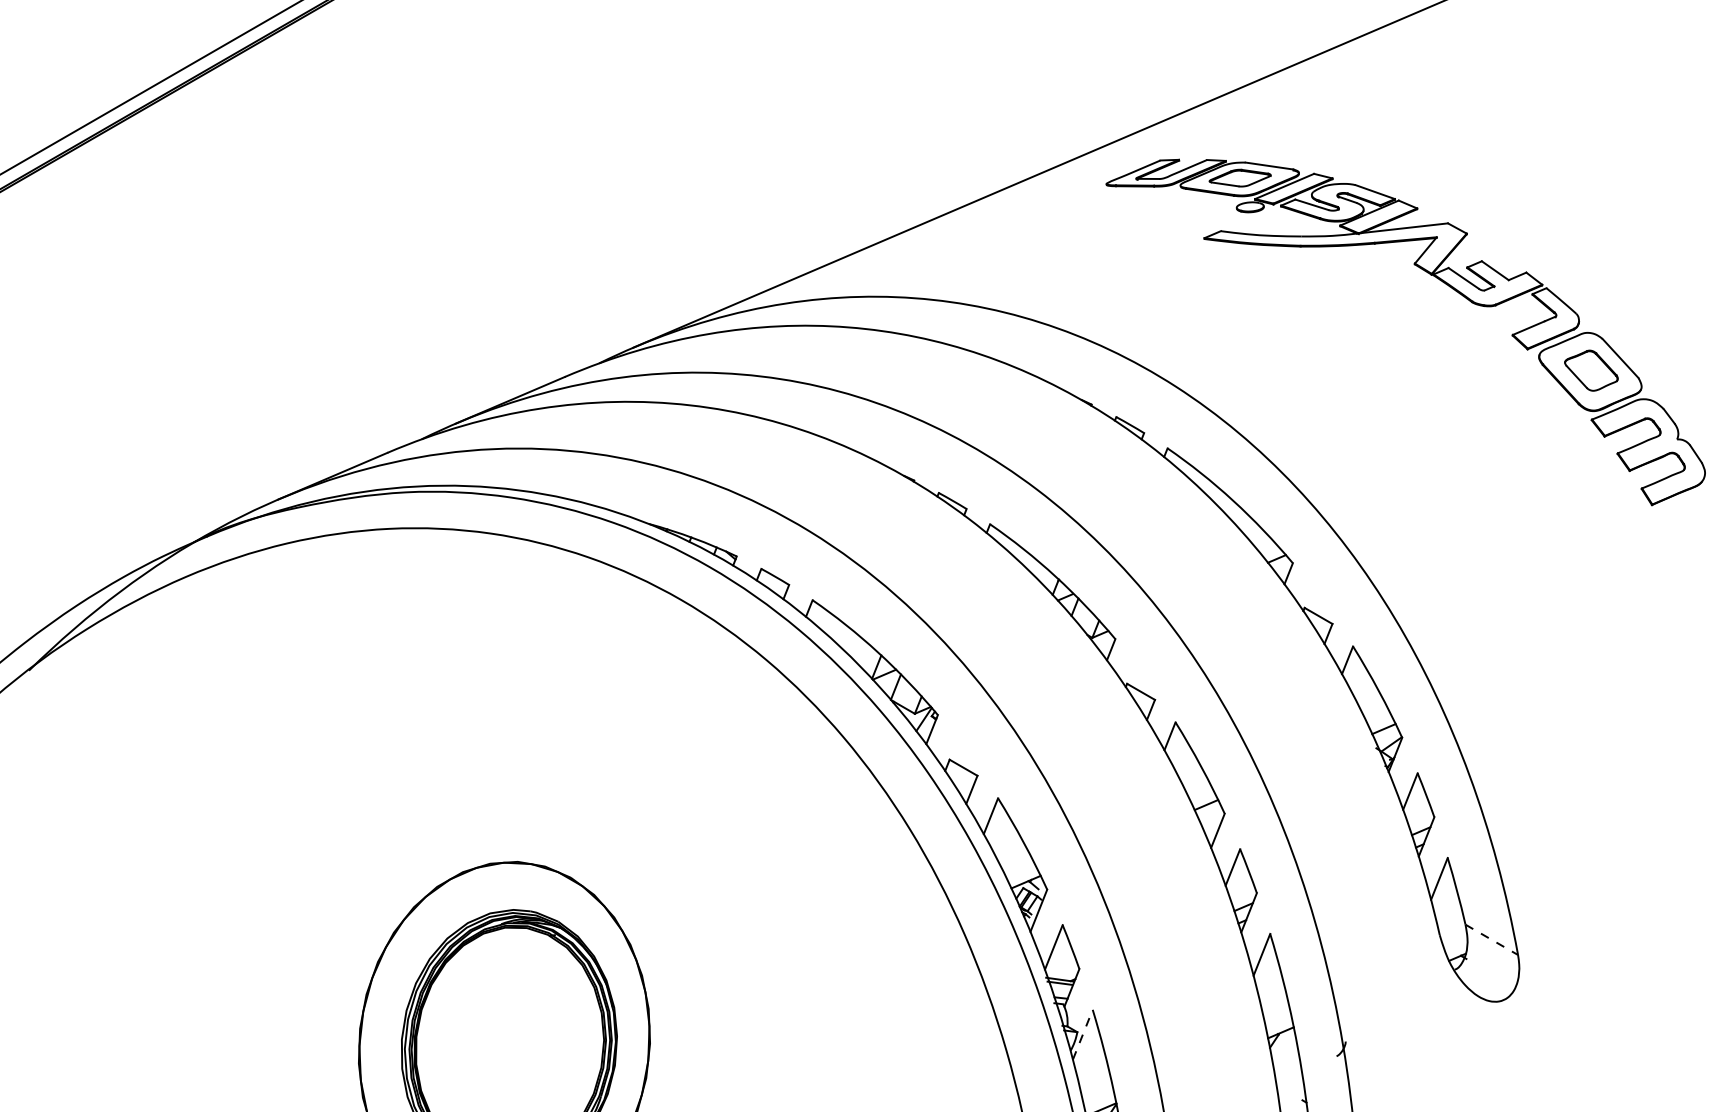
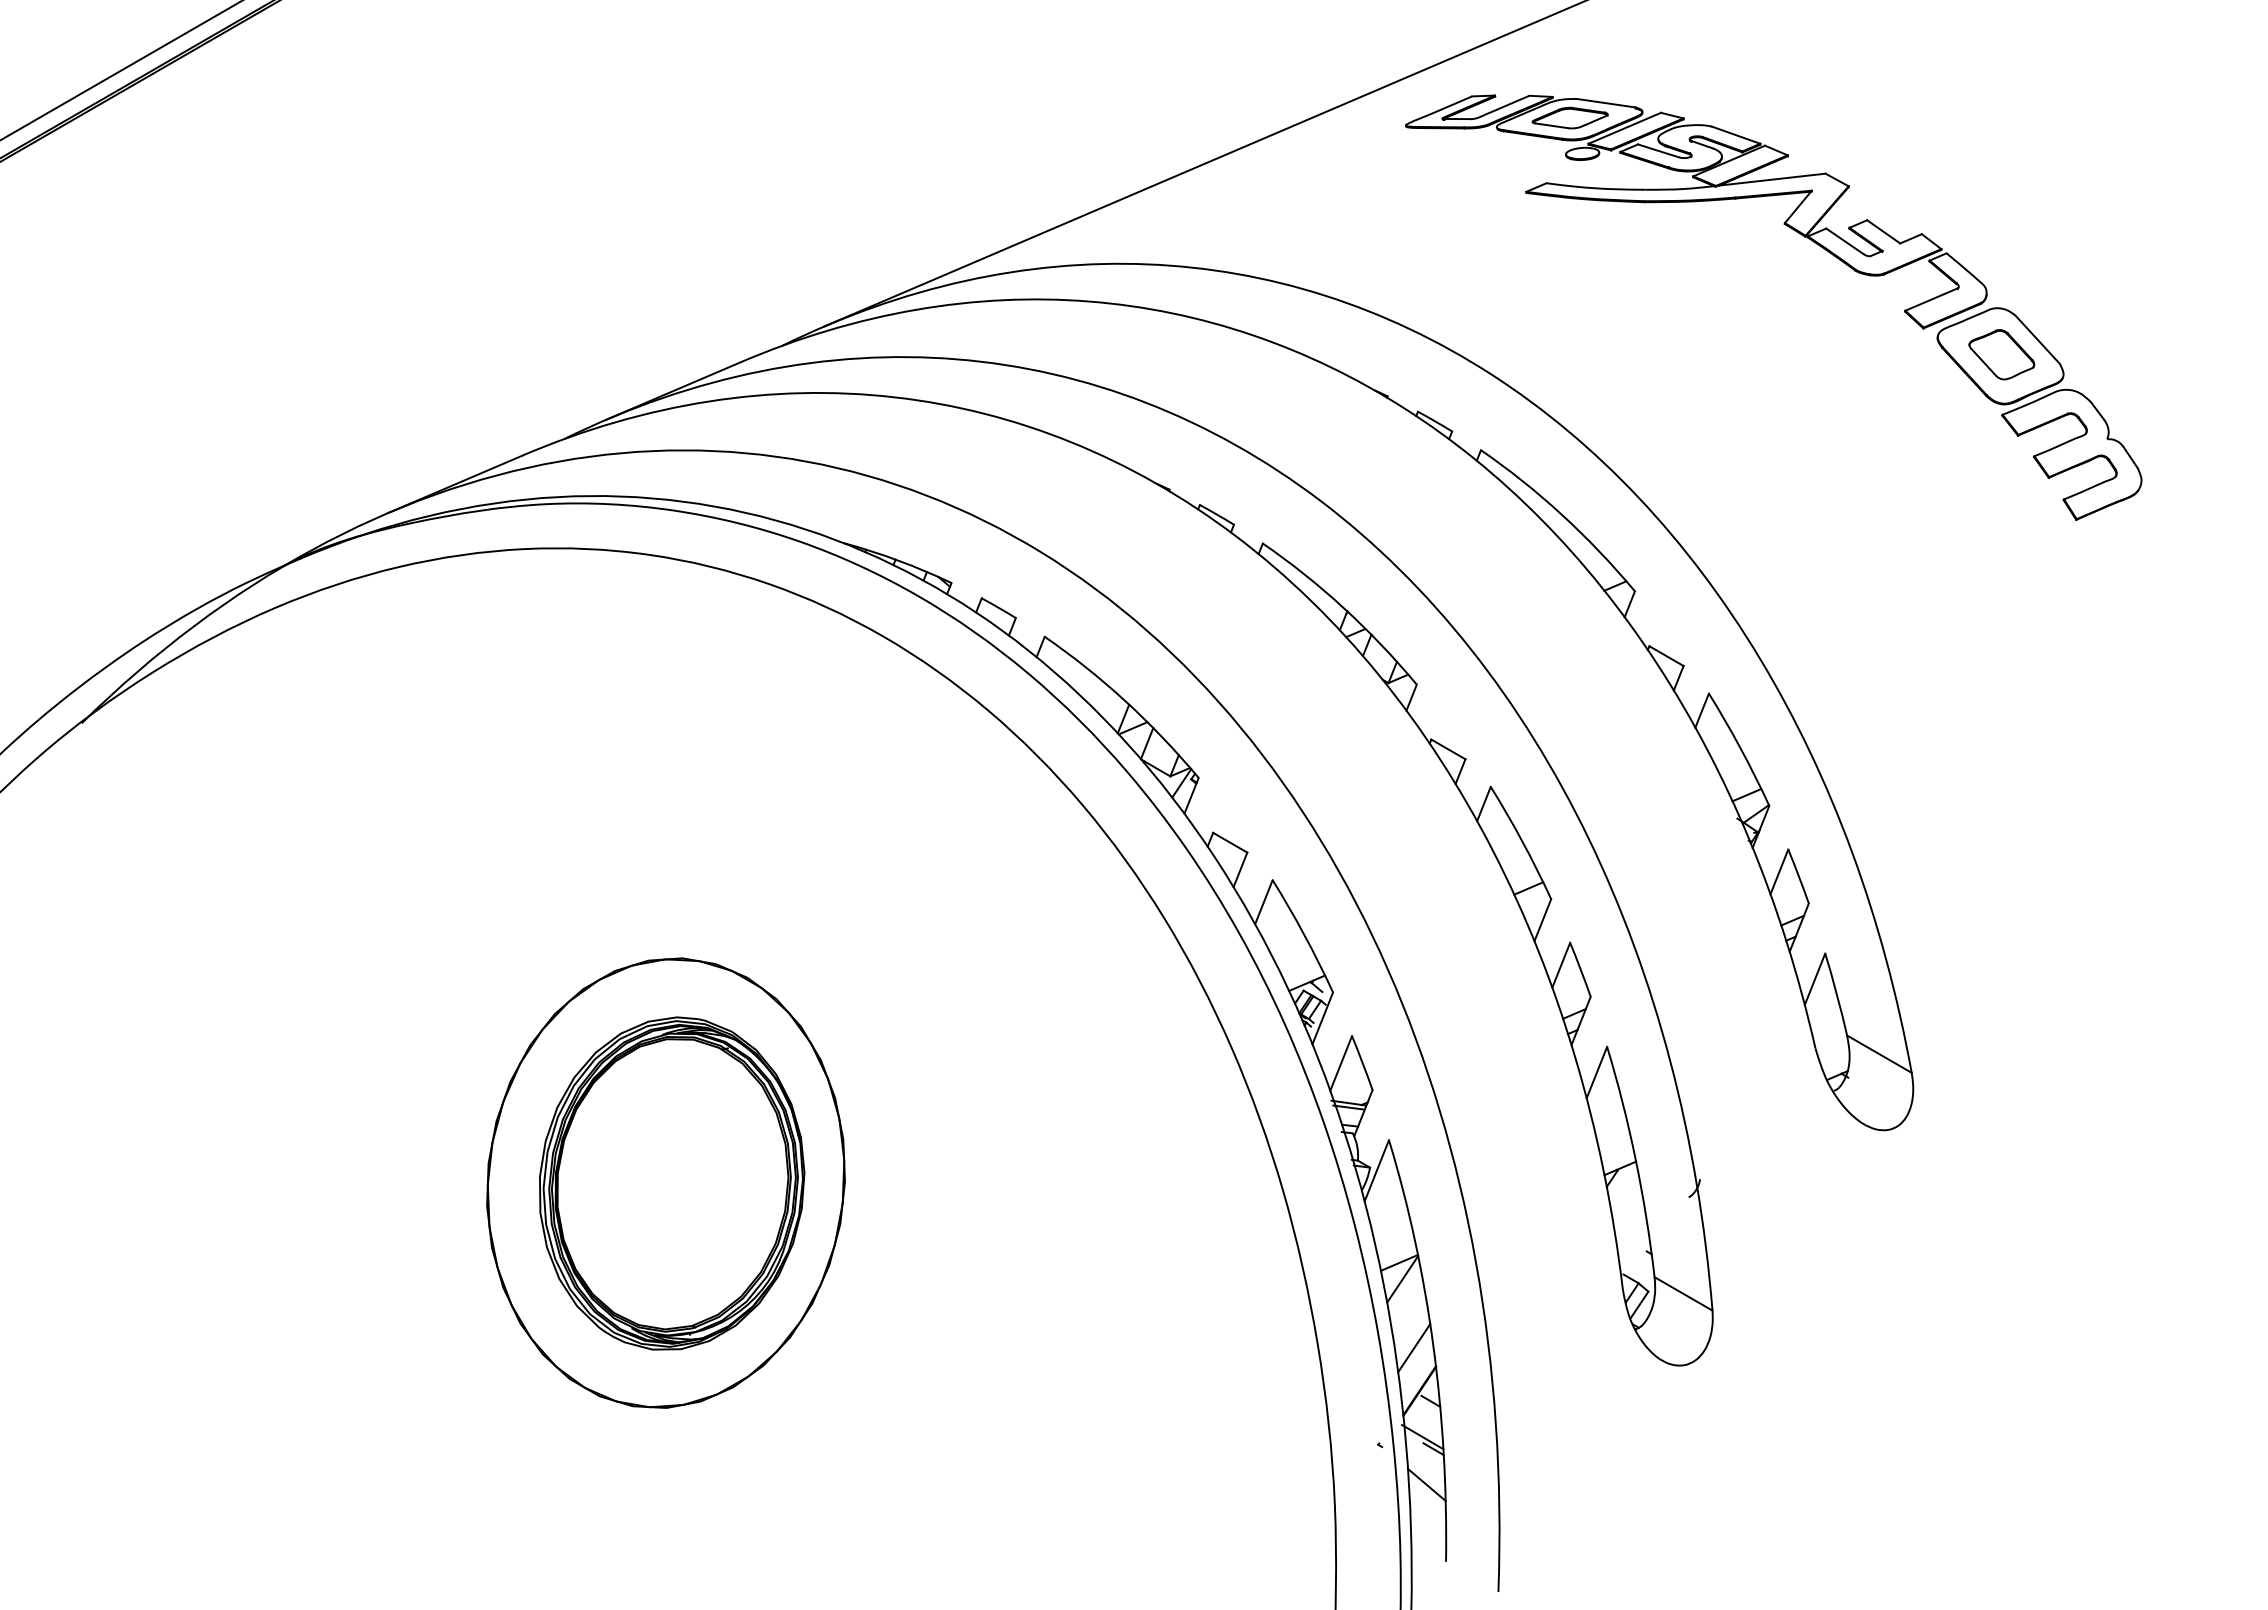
line: (1491, 940) -> (1879, 1054), dashed -> solid
line: (1082, 1034) -> (1376, 1170), dashed -> solid

